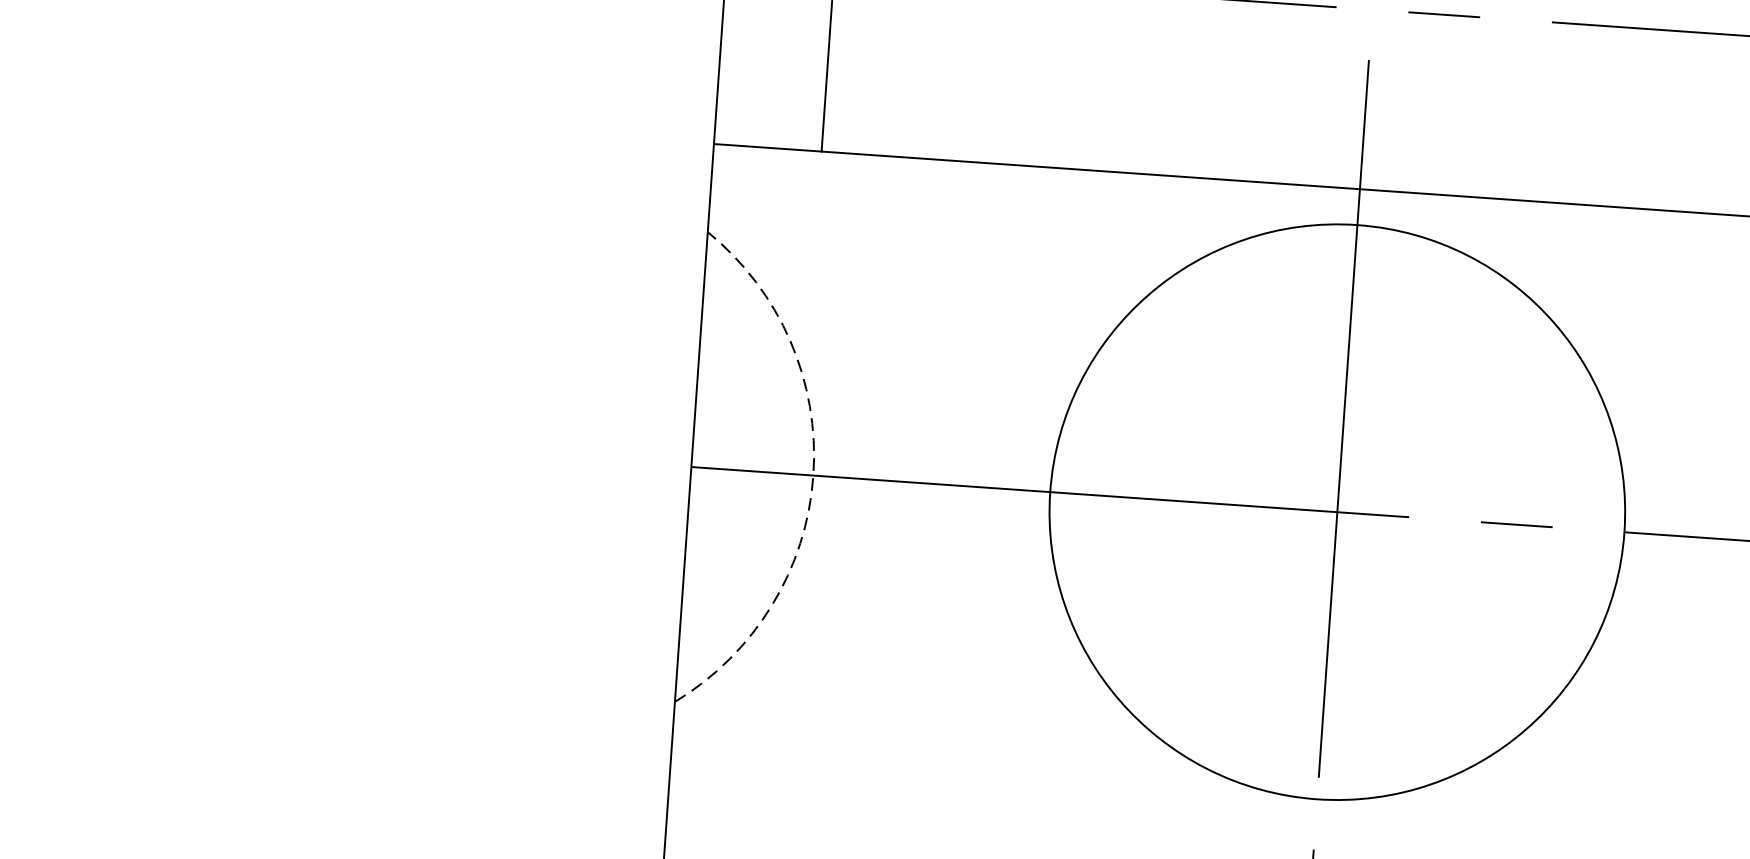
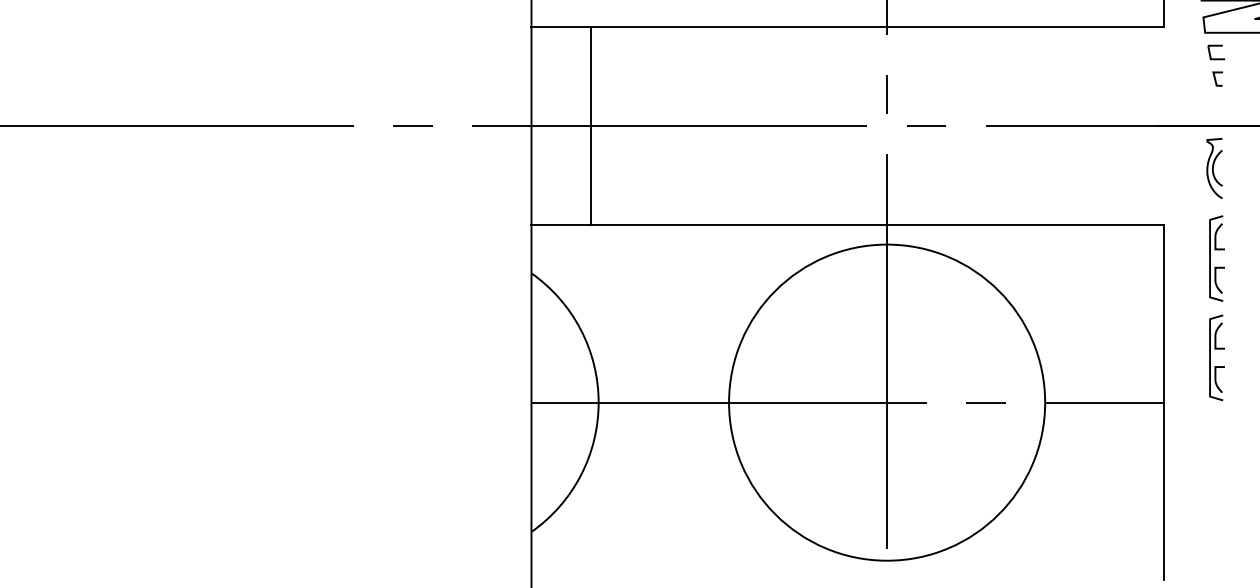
arc: (813, 475) -> (598, 402), dashed -> solid

